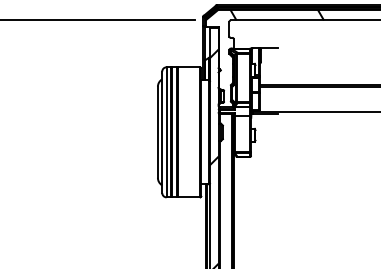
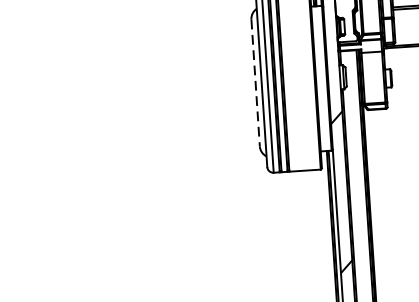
line: (157, 132) -> (255, 83), solid -> dashed

